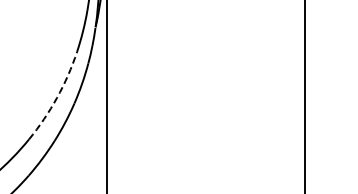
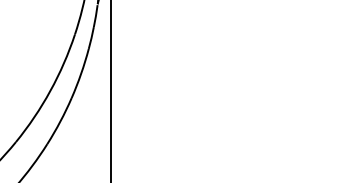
arc: (57, 97) -> (50, 90), dashed -> solid

